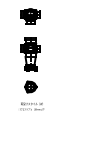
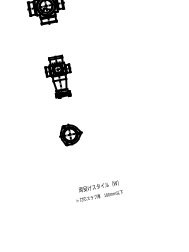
part: (30, 54) -> (59, 77), size x0.7
text: (31, 106) -> (98, 191), moved

